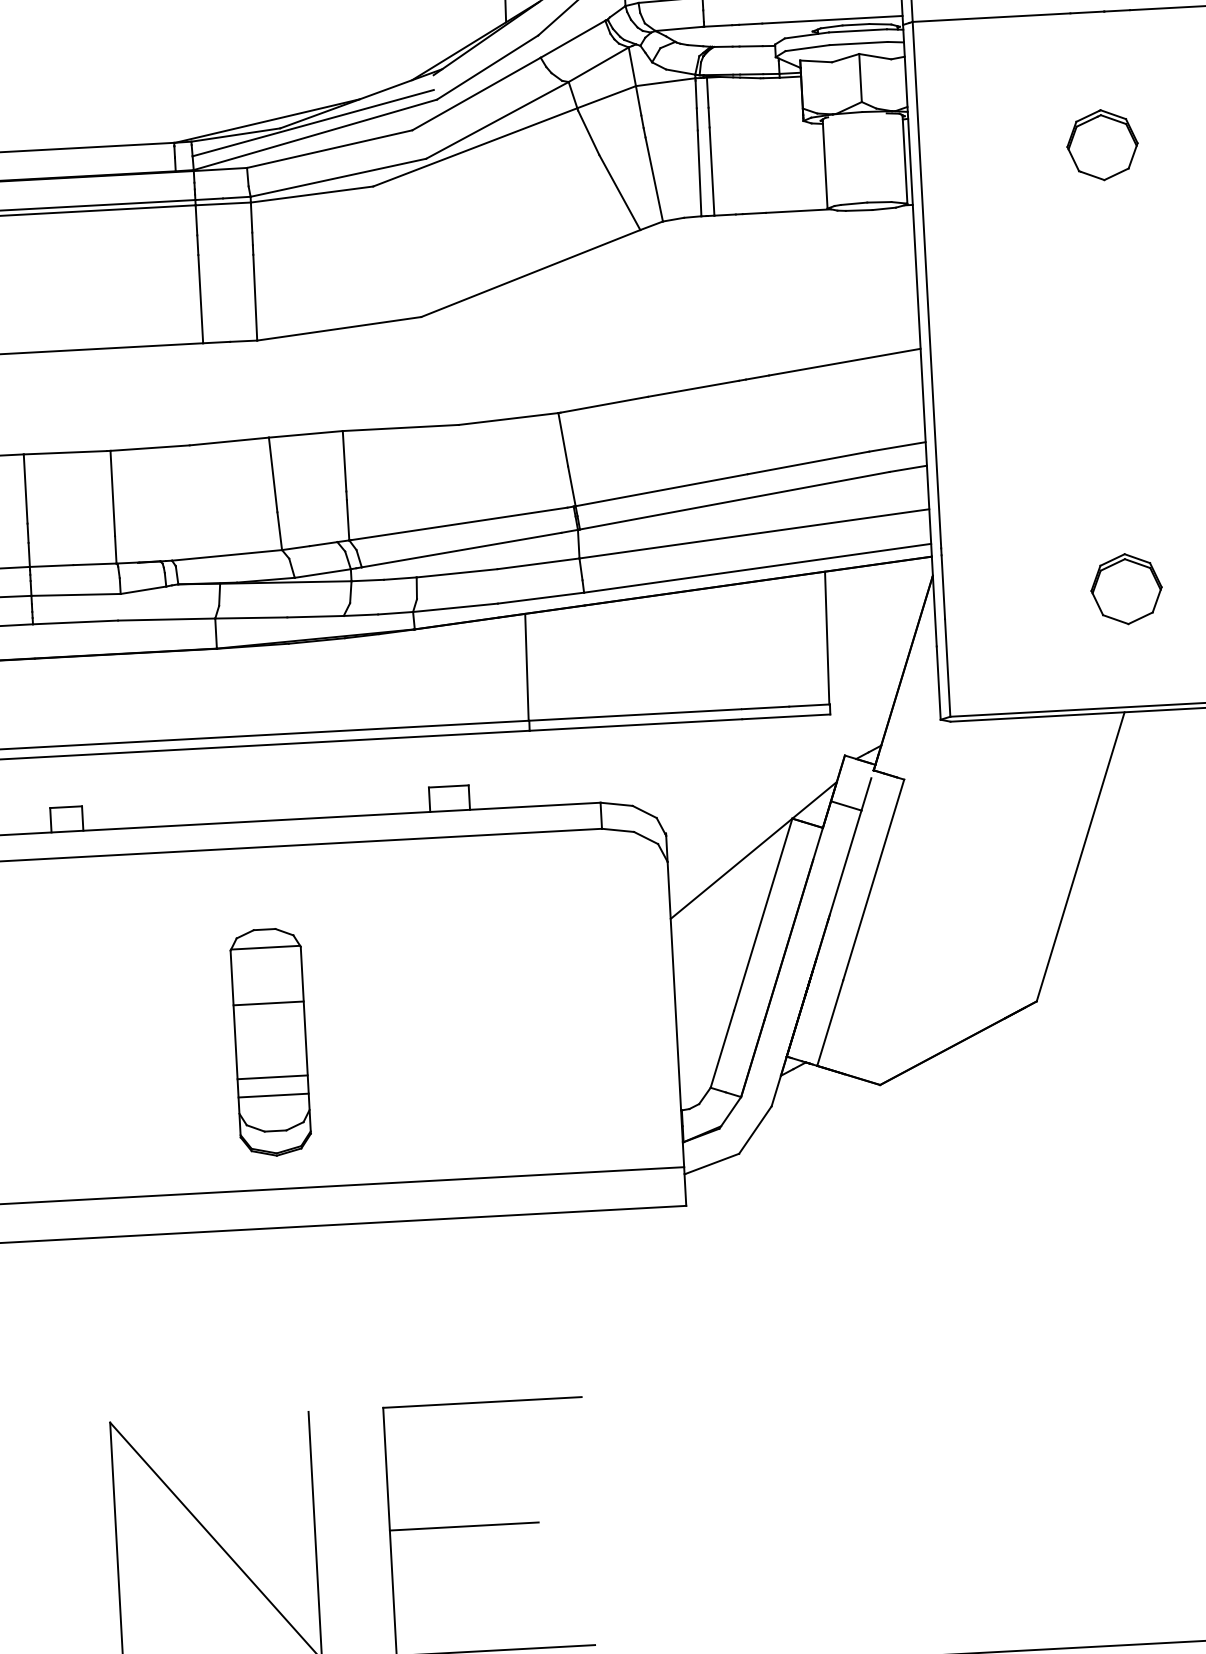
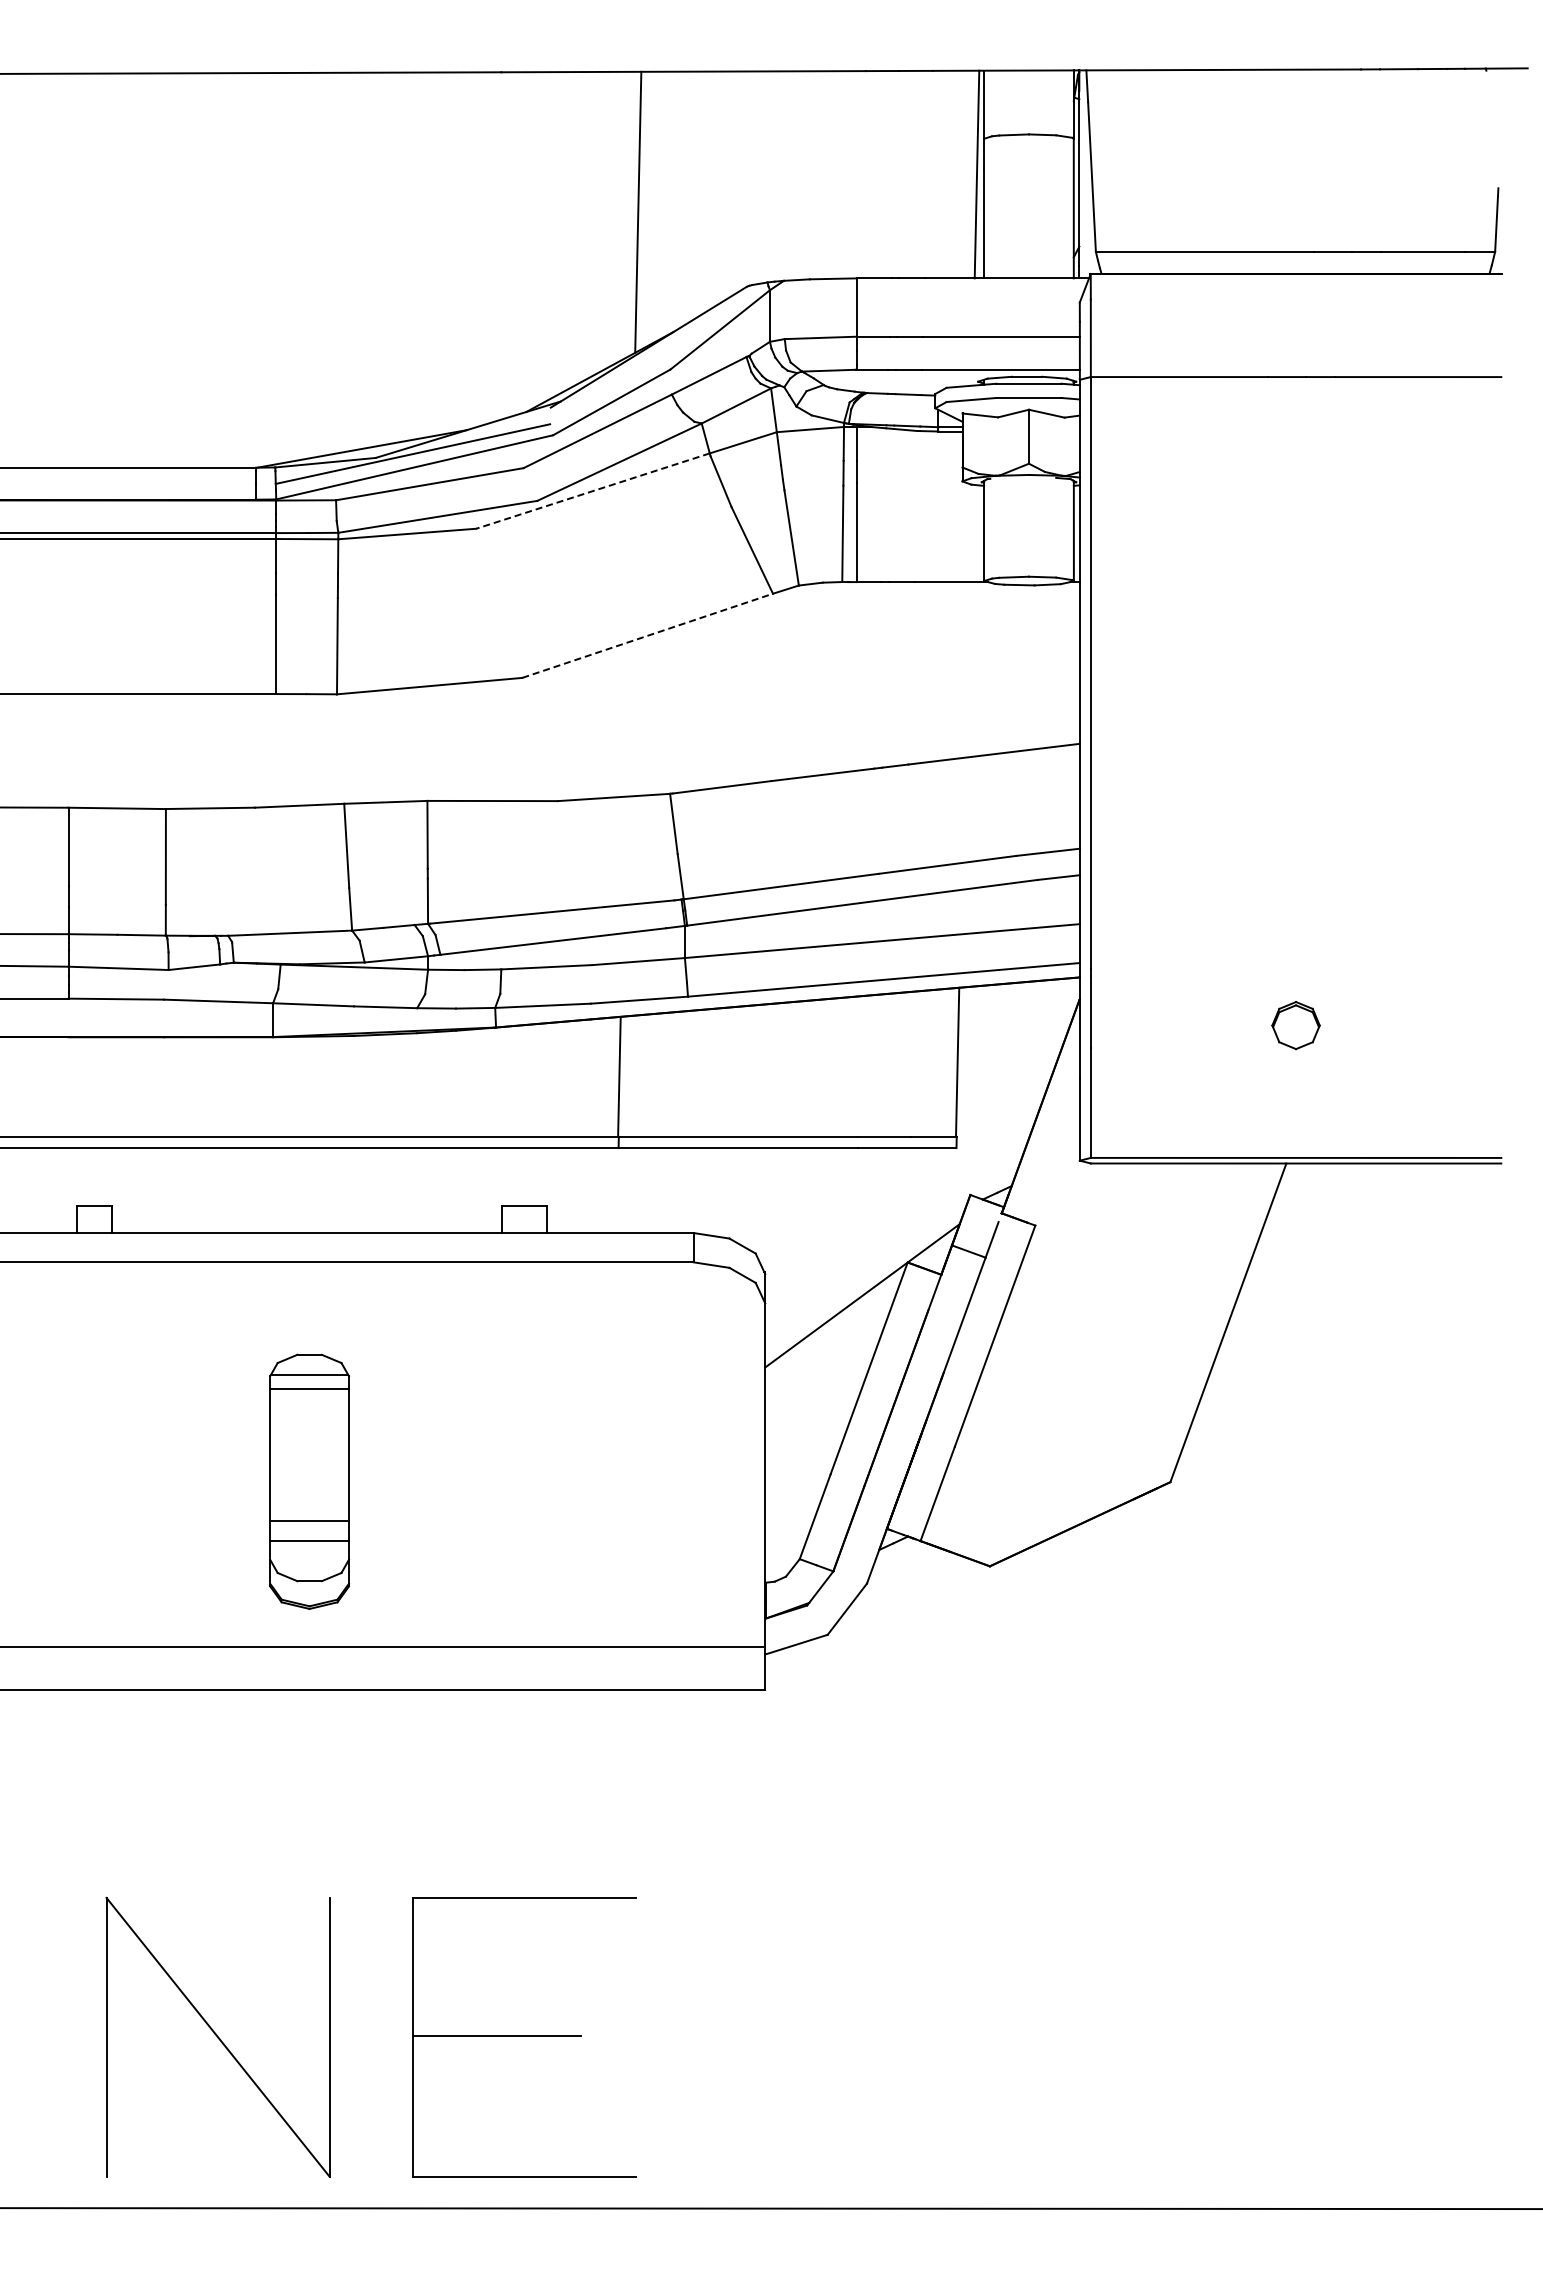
part: (1102, 145) -> (1295, 526), removed
line: (475, 147) -> (593, 491), solid -> dashed
line: (531, 273) -> (648, 635), solid -> dashed
part: (1126, 589) -> (1295, 1025), size x0.6
line: (268, 1003) -> (309, 1388), moved

